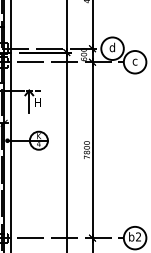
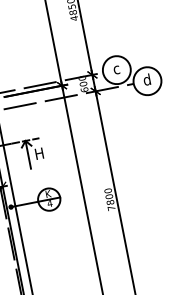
text: (112, 47) -> (116, 68), d -> c
text: (134, 60) -> (146, 79), c -> d

